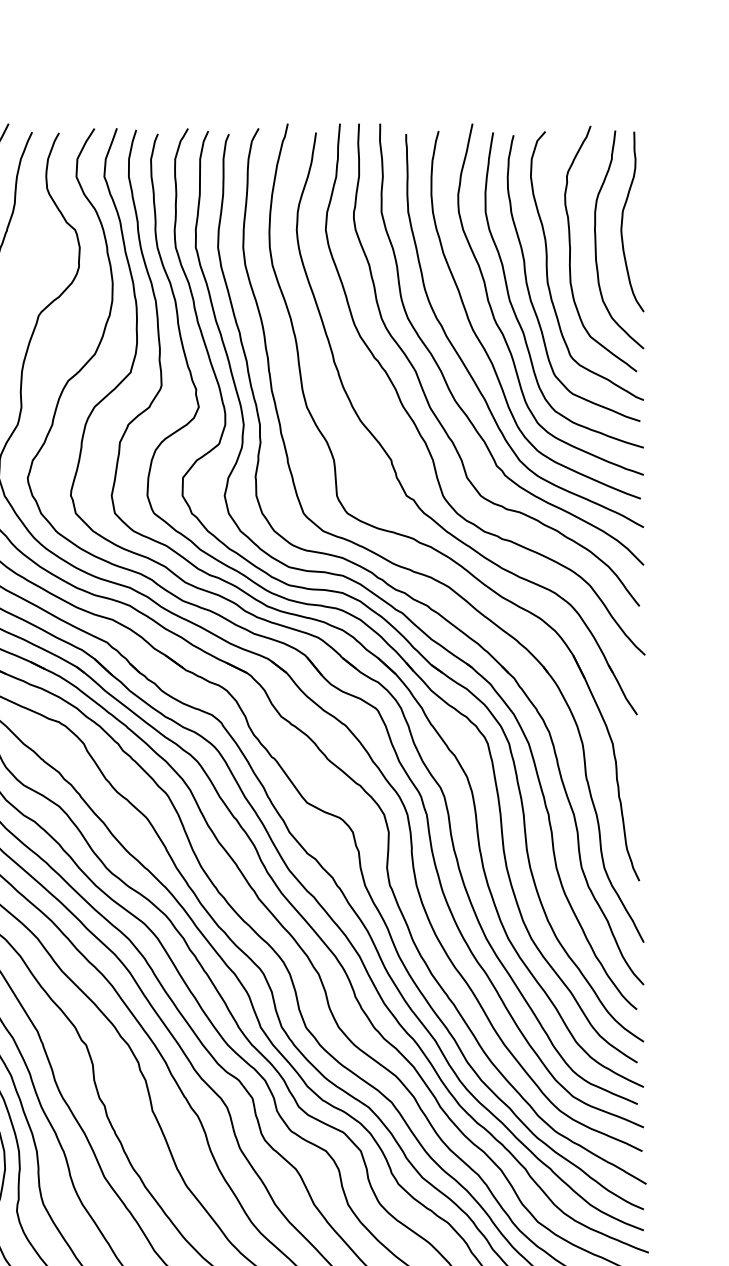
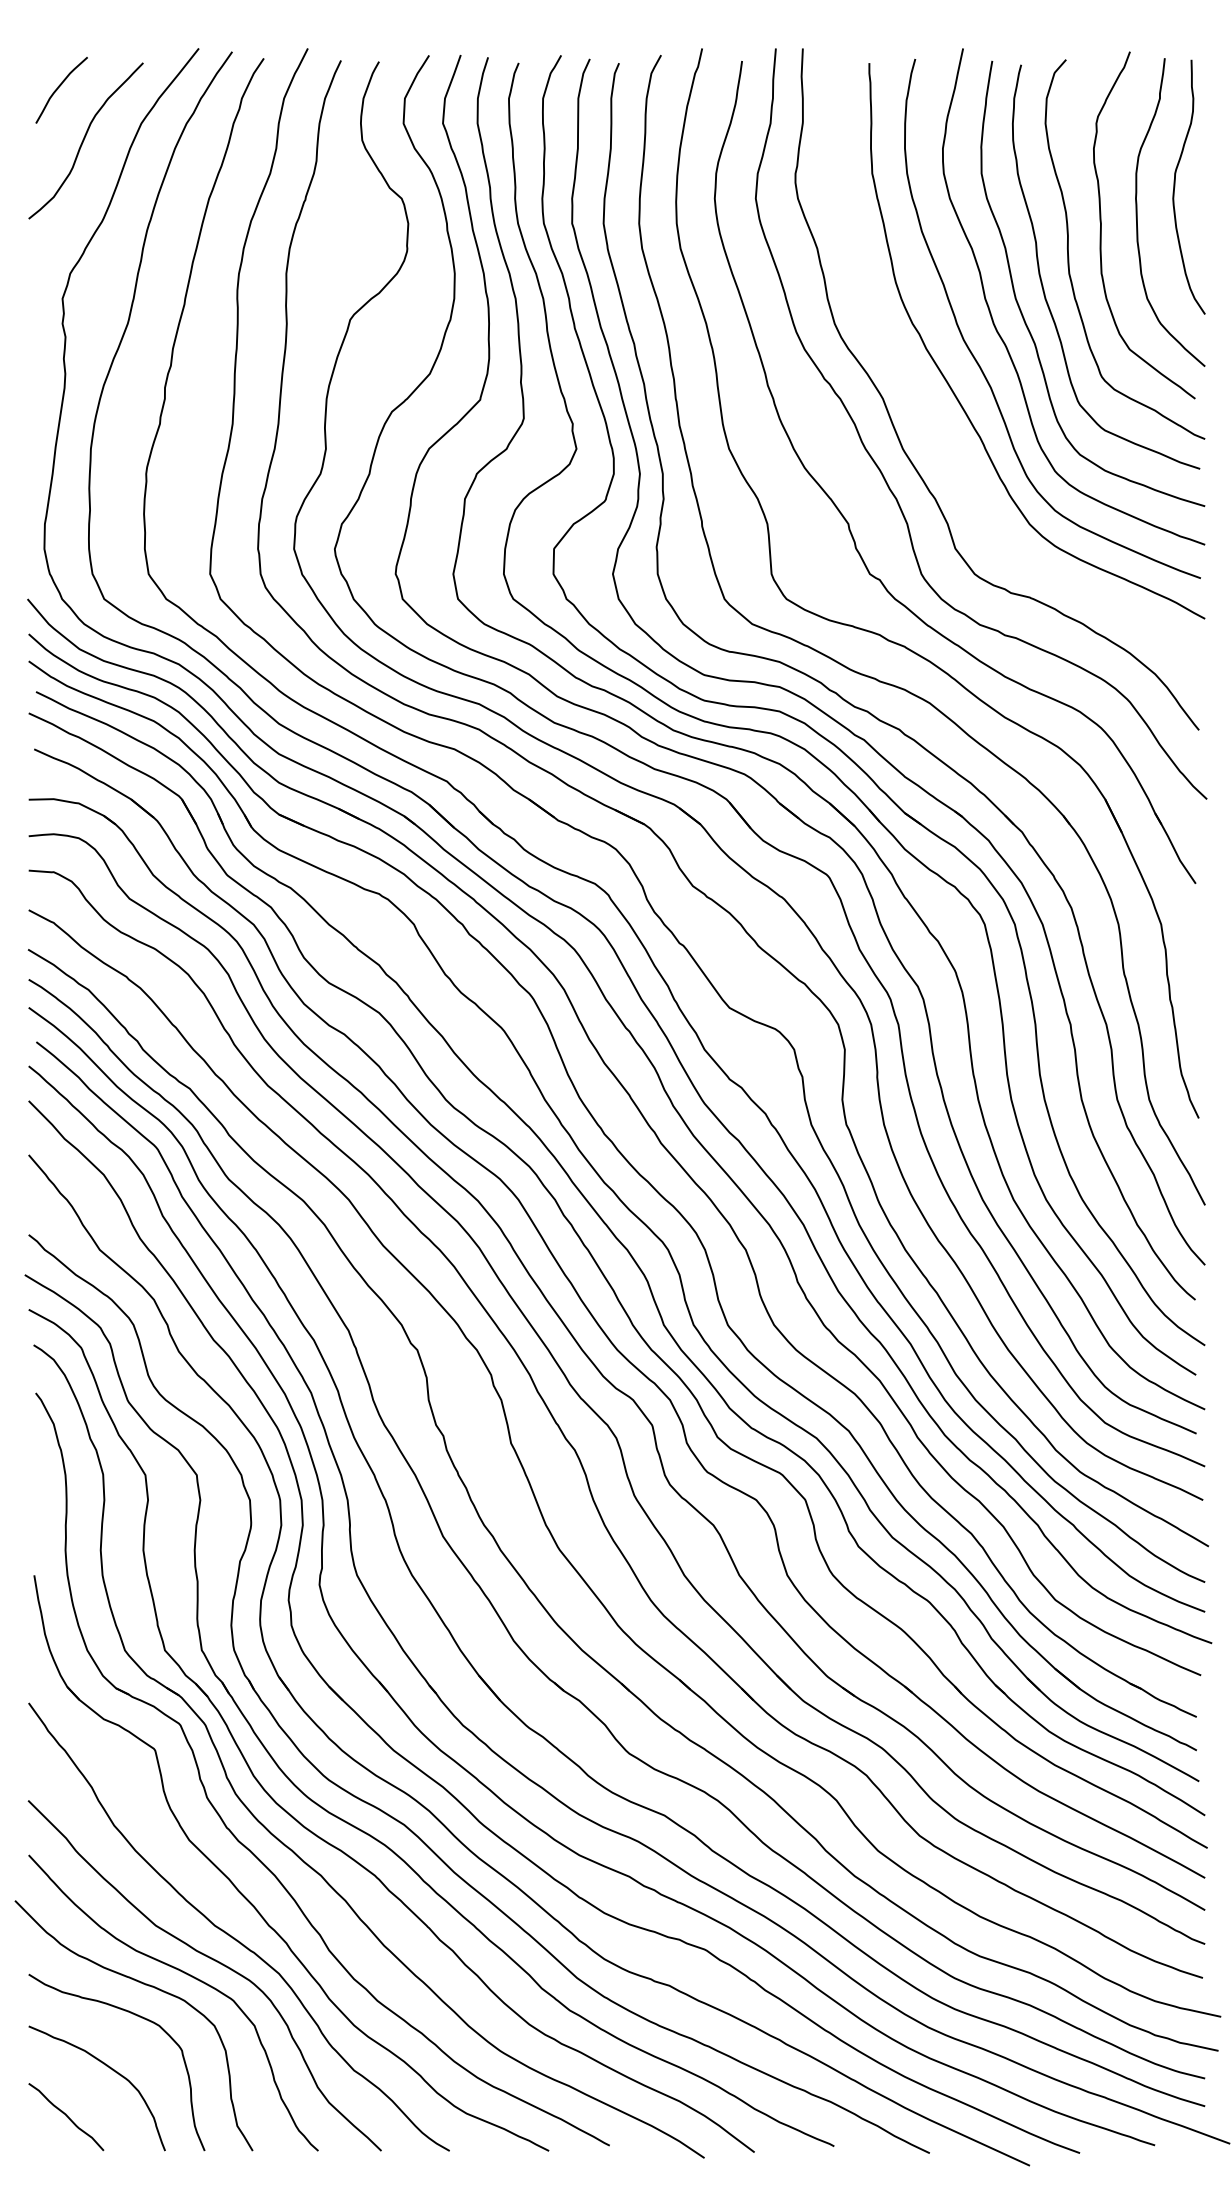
curve: (443, 373) -> (921, 401), removed

